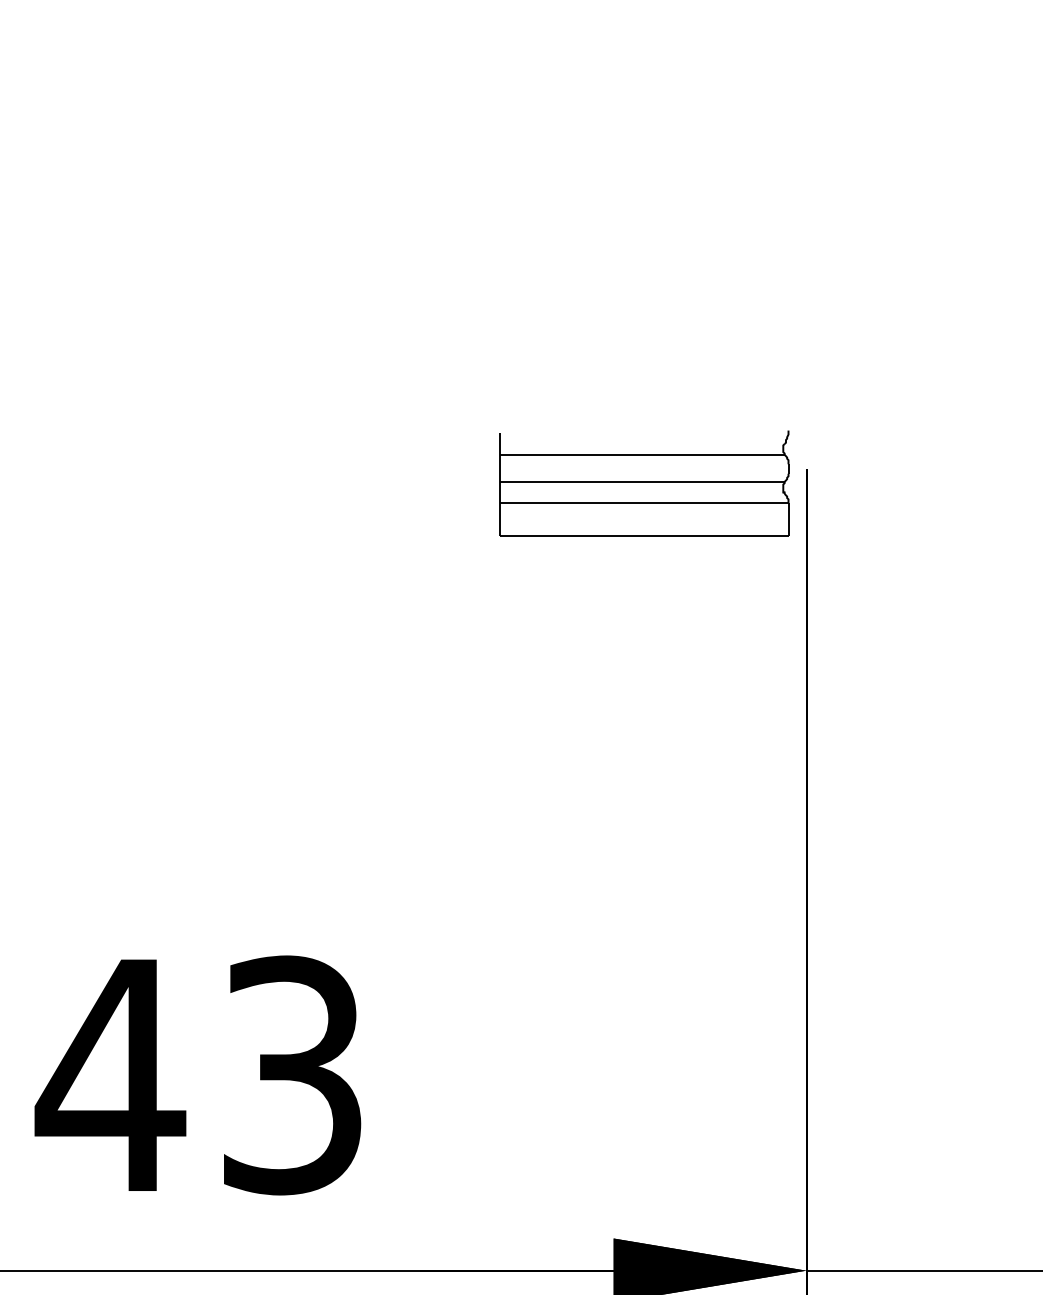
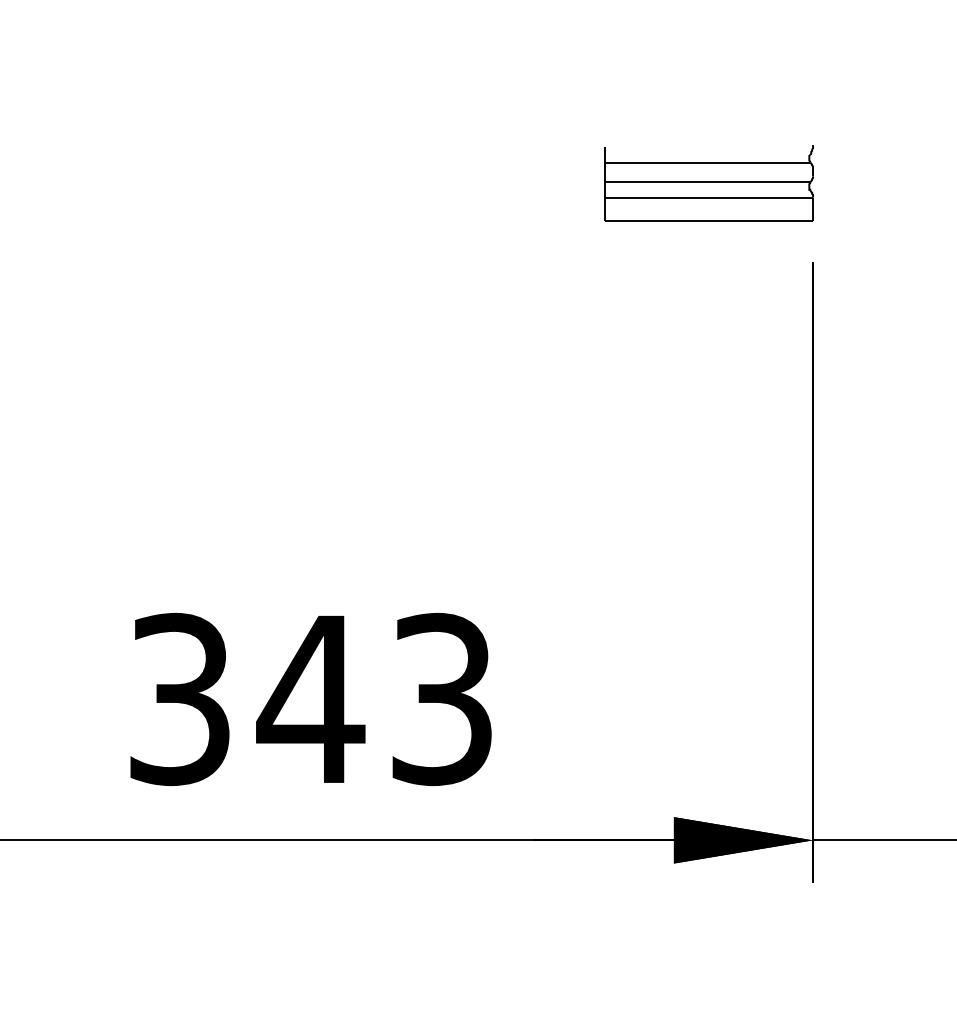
part: (643, 483) -> (708, 183), moved

